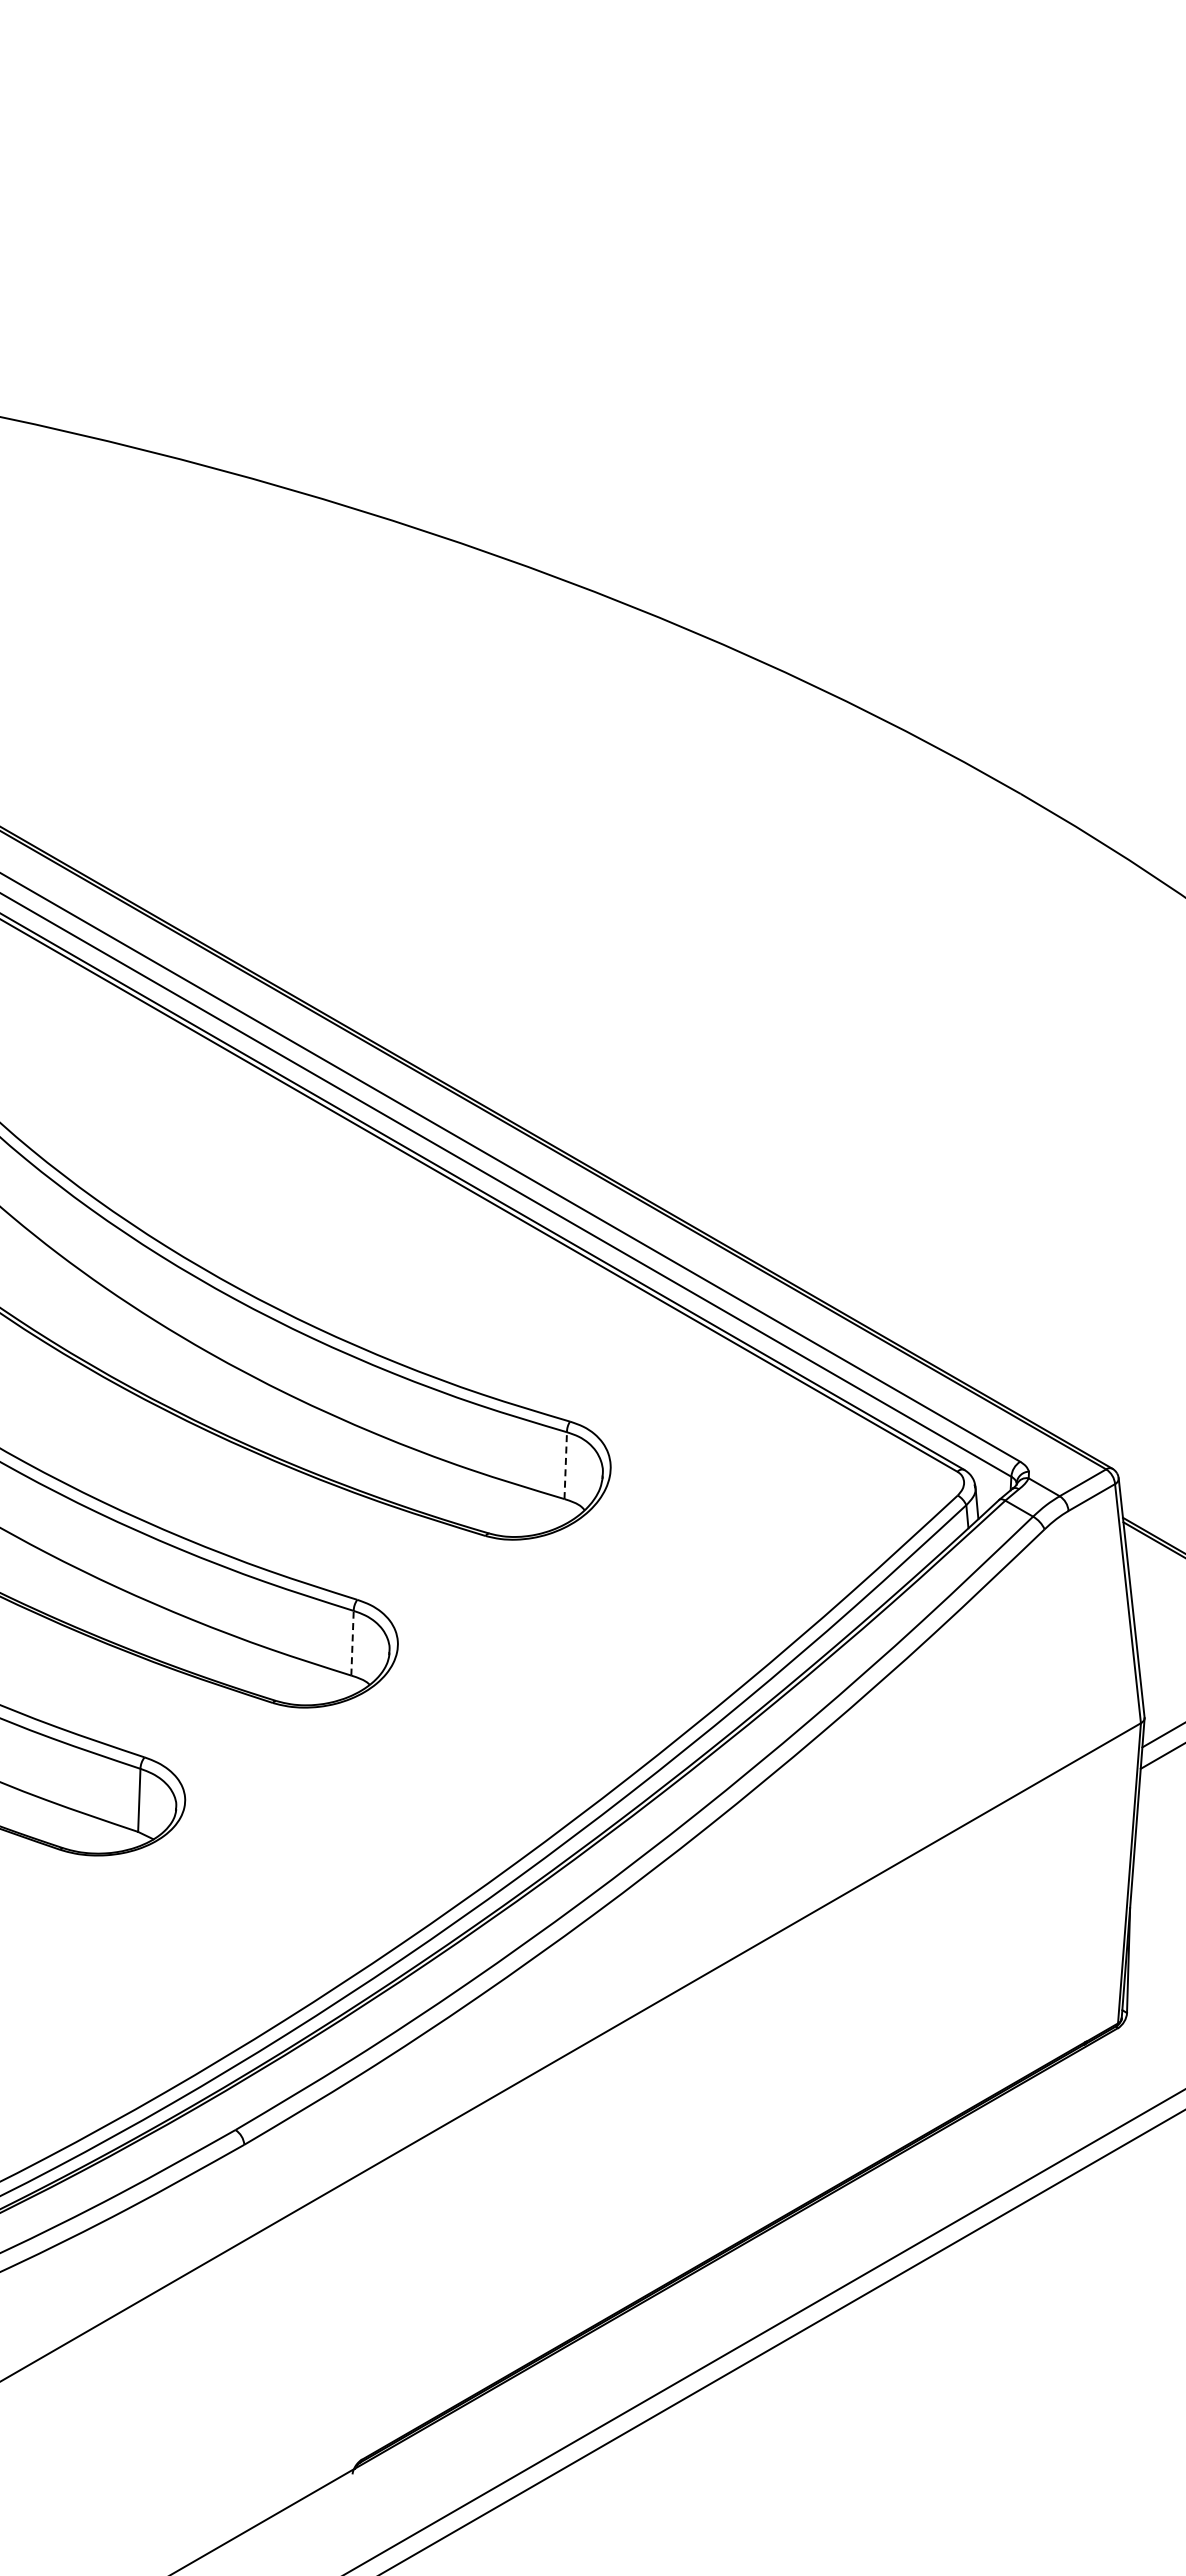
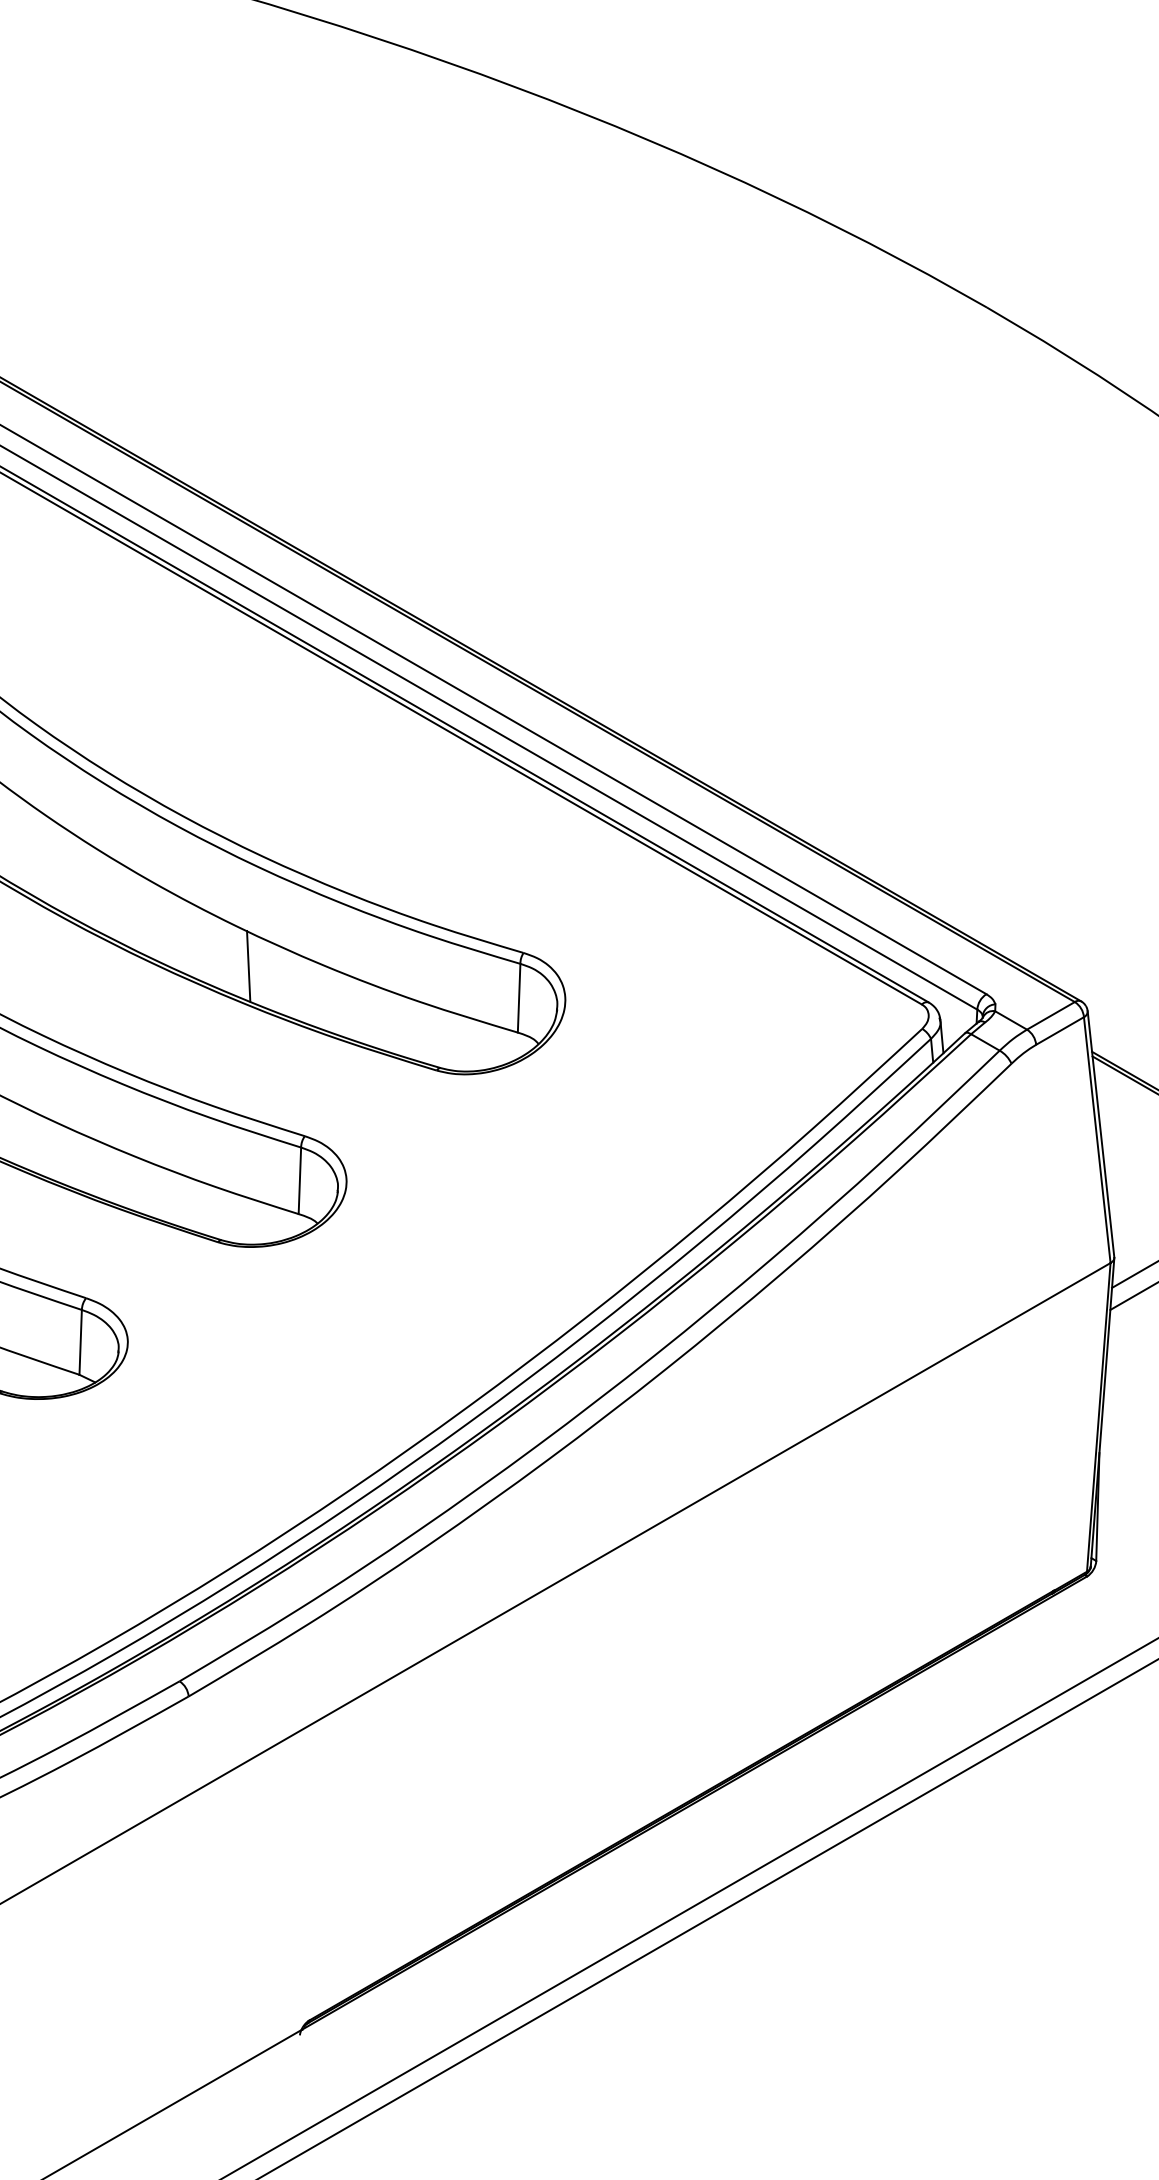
line: (302, 1434) -> (248, 966), added
line: (565, 1465) -> (518, 998), dashed -> solid
line: (352, 1642) -> (299, 1180), dashed -> solid

